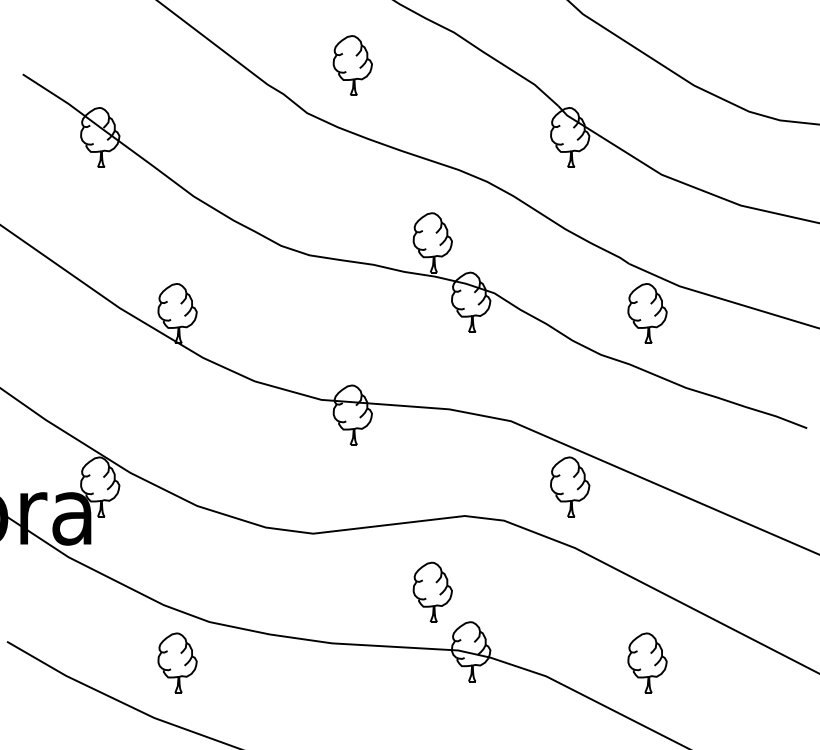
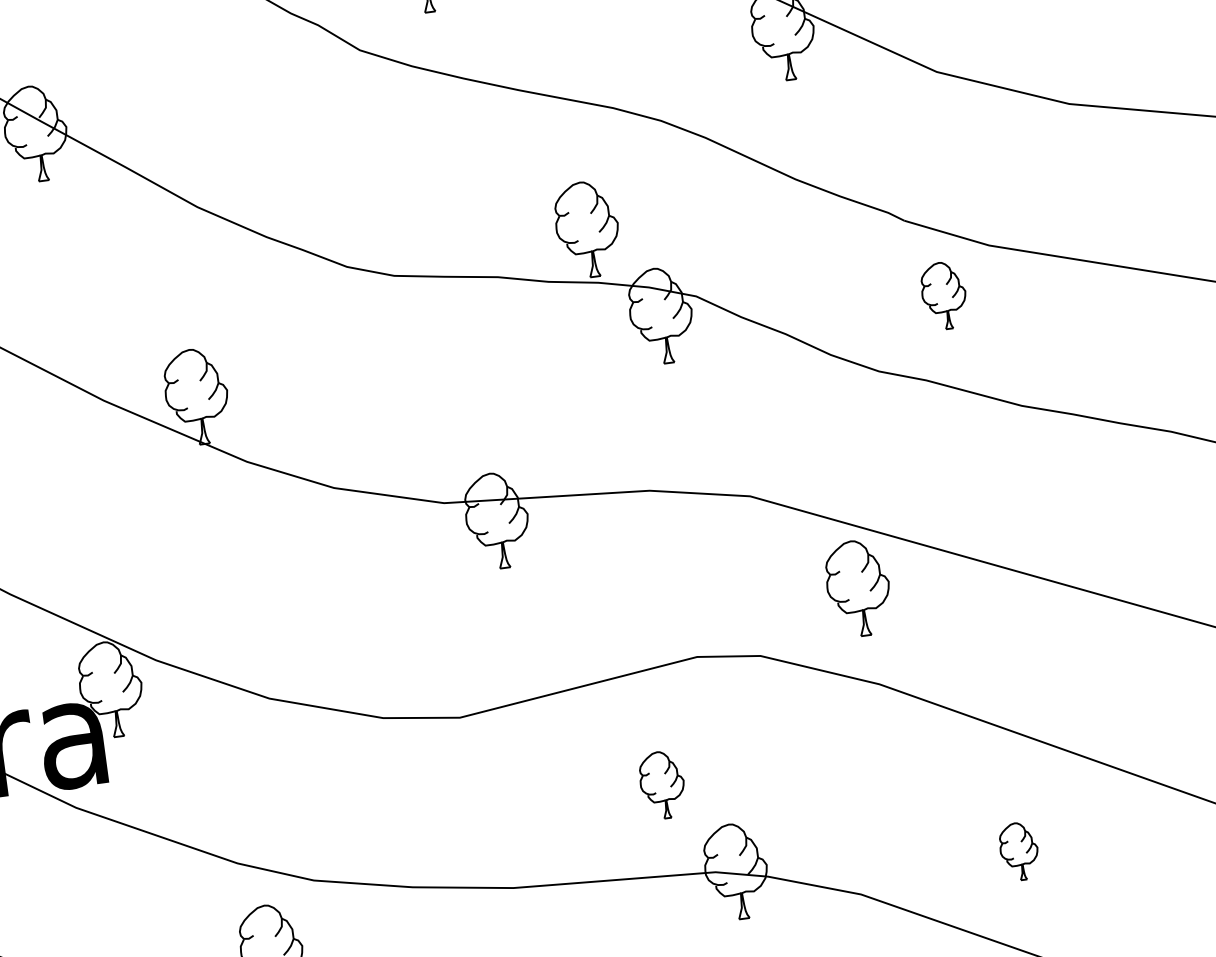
part: (647, 313) -> (944, 295), size x0.7
part: (432, 591) -> (661, 783), size x0.7
part: (647, 662) -> (1019, 850), size x0.6

